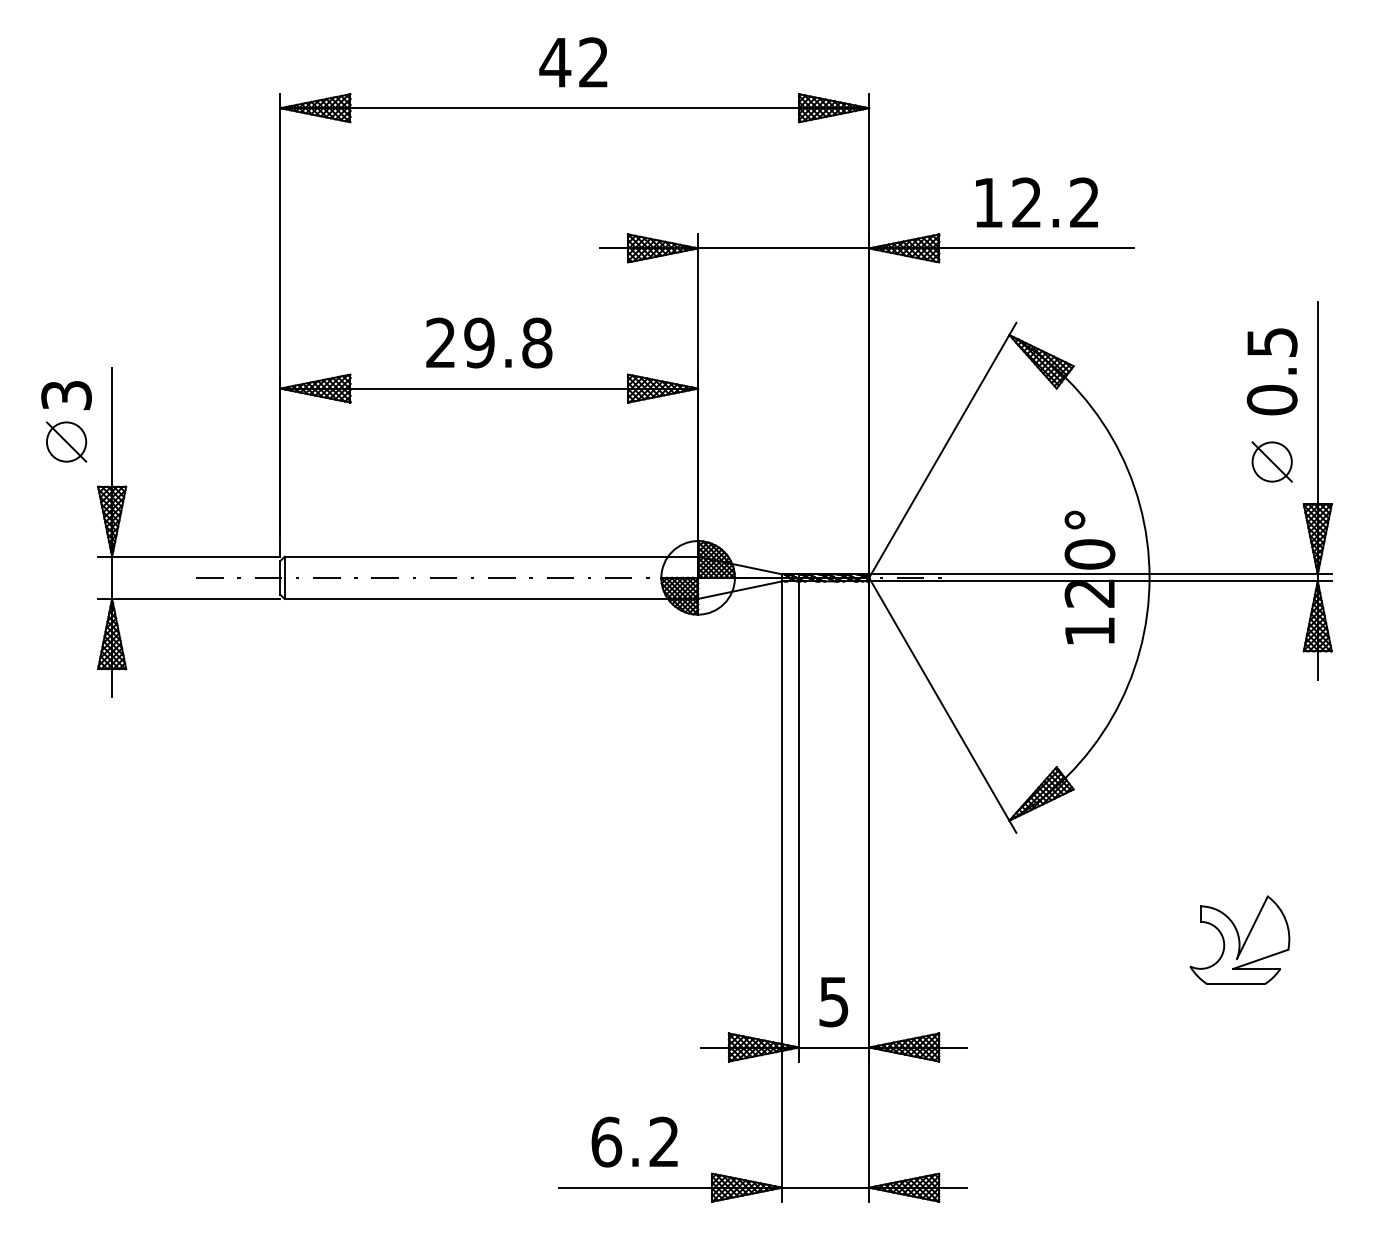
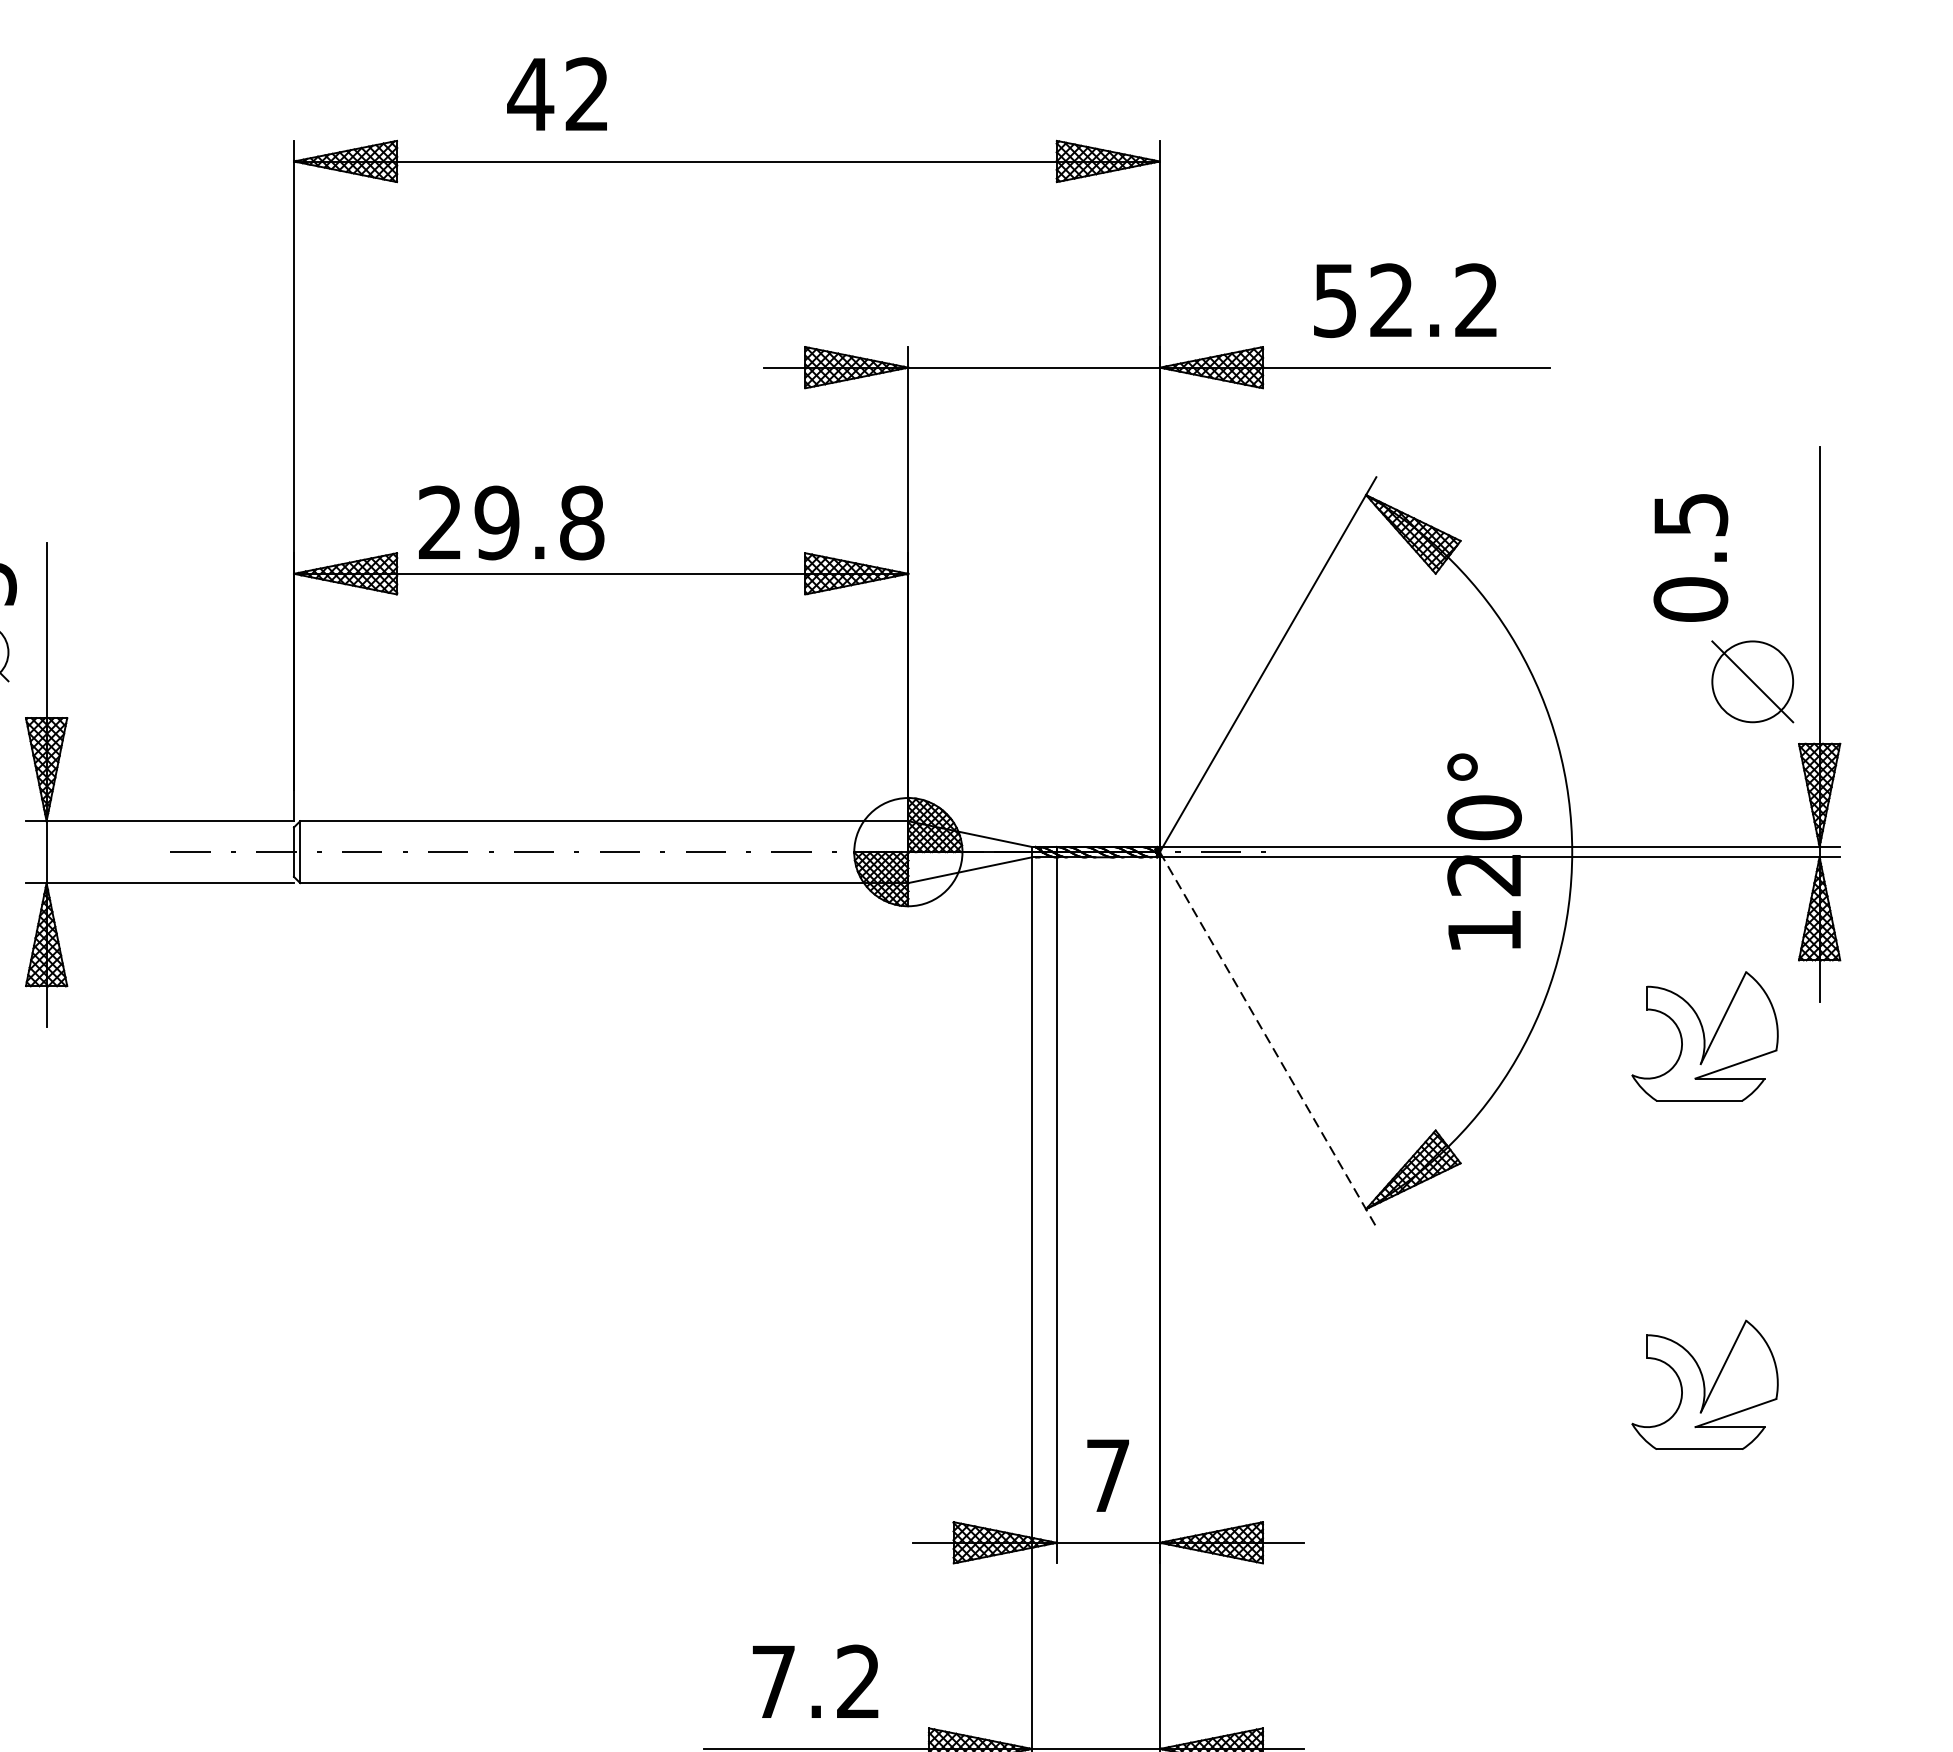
text: (573, 62) -> (557, 94), moved
text: (988, 203) -> (1335, 301), 12.2 -> 52.2
text: (489, 342) -> (511, 522), moved
text: (1271, 371) -> (1689, 557), moved
part: (1271, 461) -> (1751, 681), size x1.4
part: (1239, 702) -> (1704, 1035), added
line: (943, 705) -> (1269, 1039), solid -> dashed
text: (833, 1002) -> (1107, 1476), 5 -> 7
text: (606, 1141) -> (773, 1681), 6.2 -> 7.2

